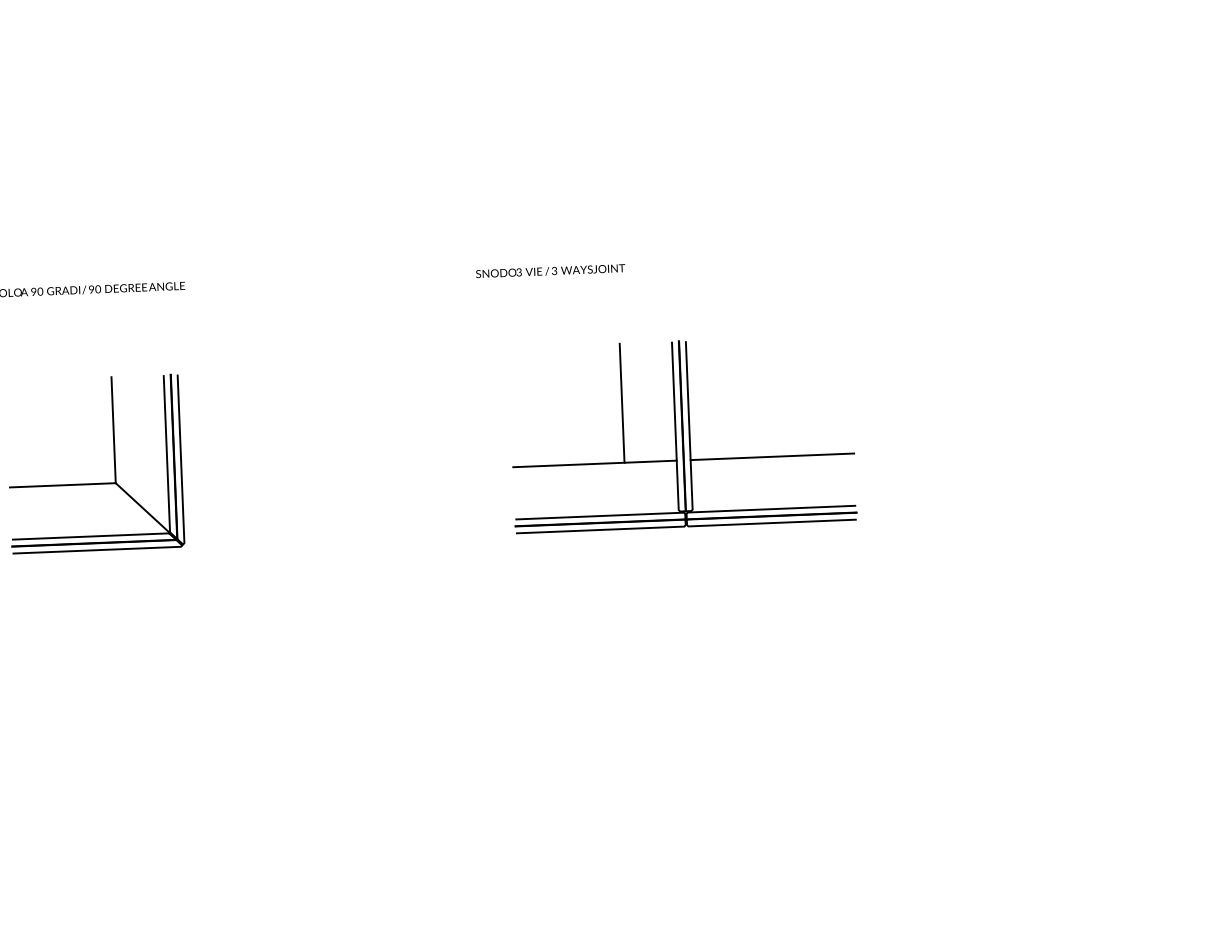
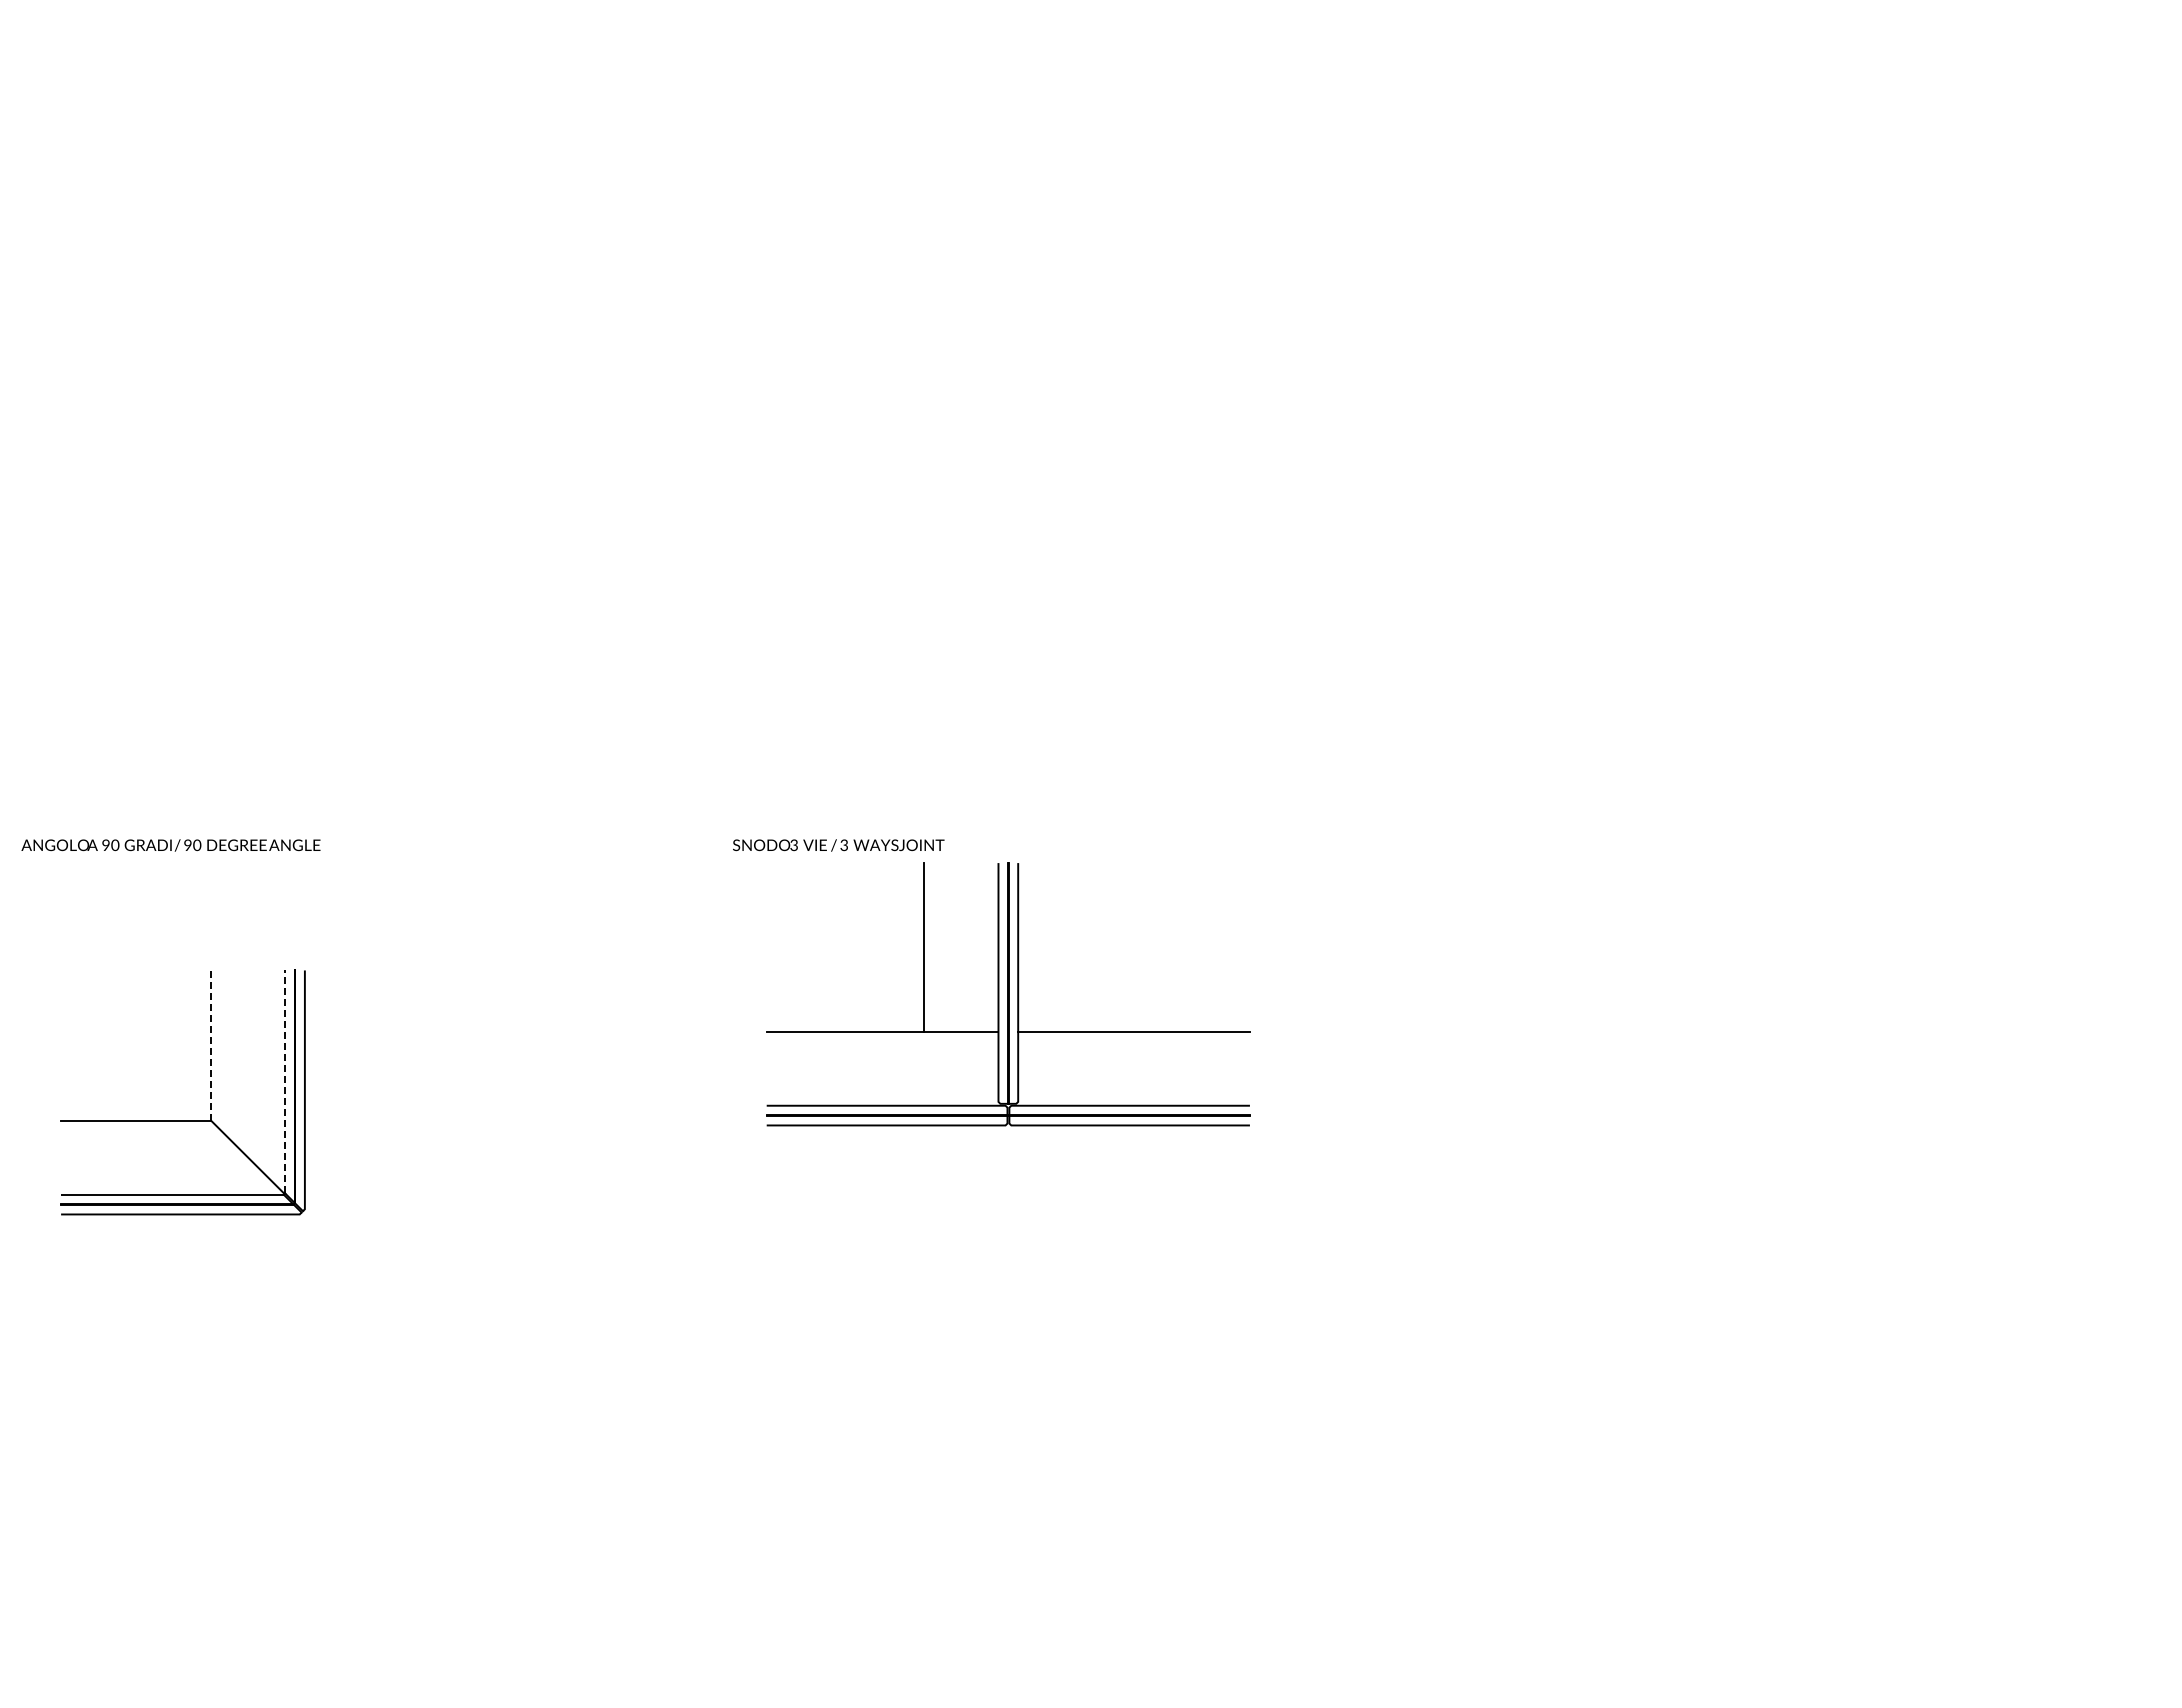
line: (113, 430) -> (211, 1045), solid -> dashed
part: (682, 434) -> (1008, 994), moved
line: (167, 453) -> (285, 1081), solid -> dashed

